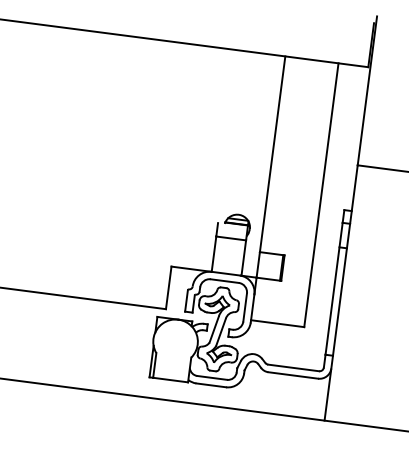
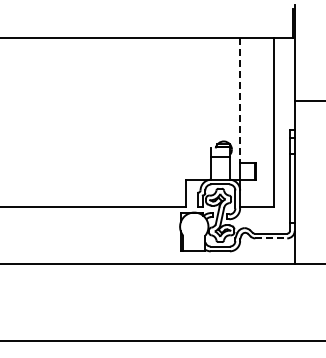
line: (273, 154) -> (240, 100), solid -> dashed
line: (293, 375) -> (271, 238), solid -> dashed

